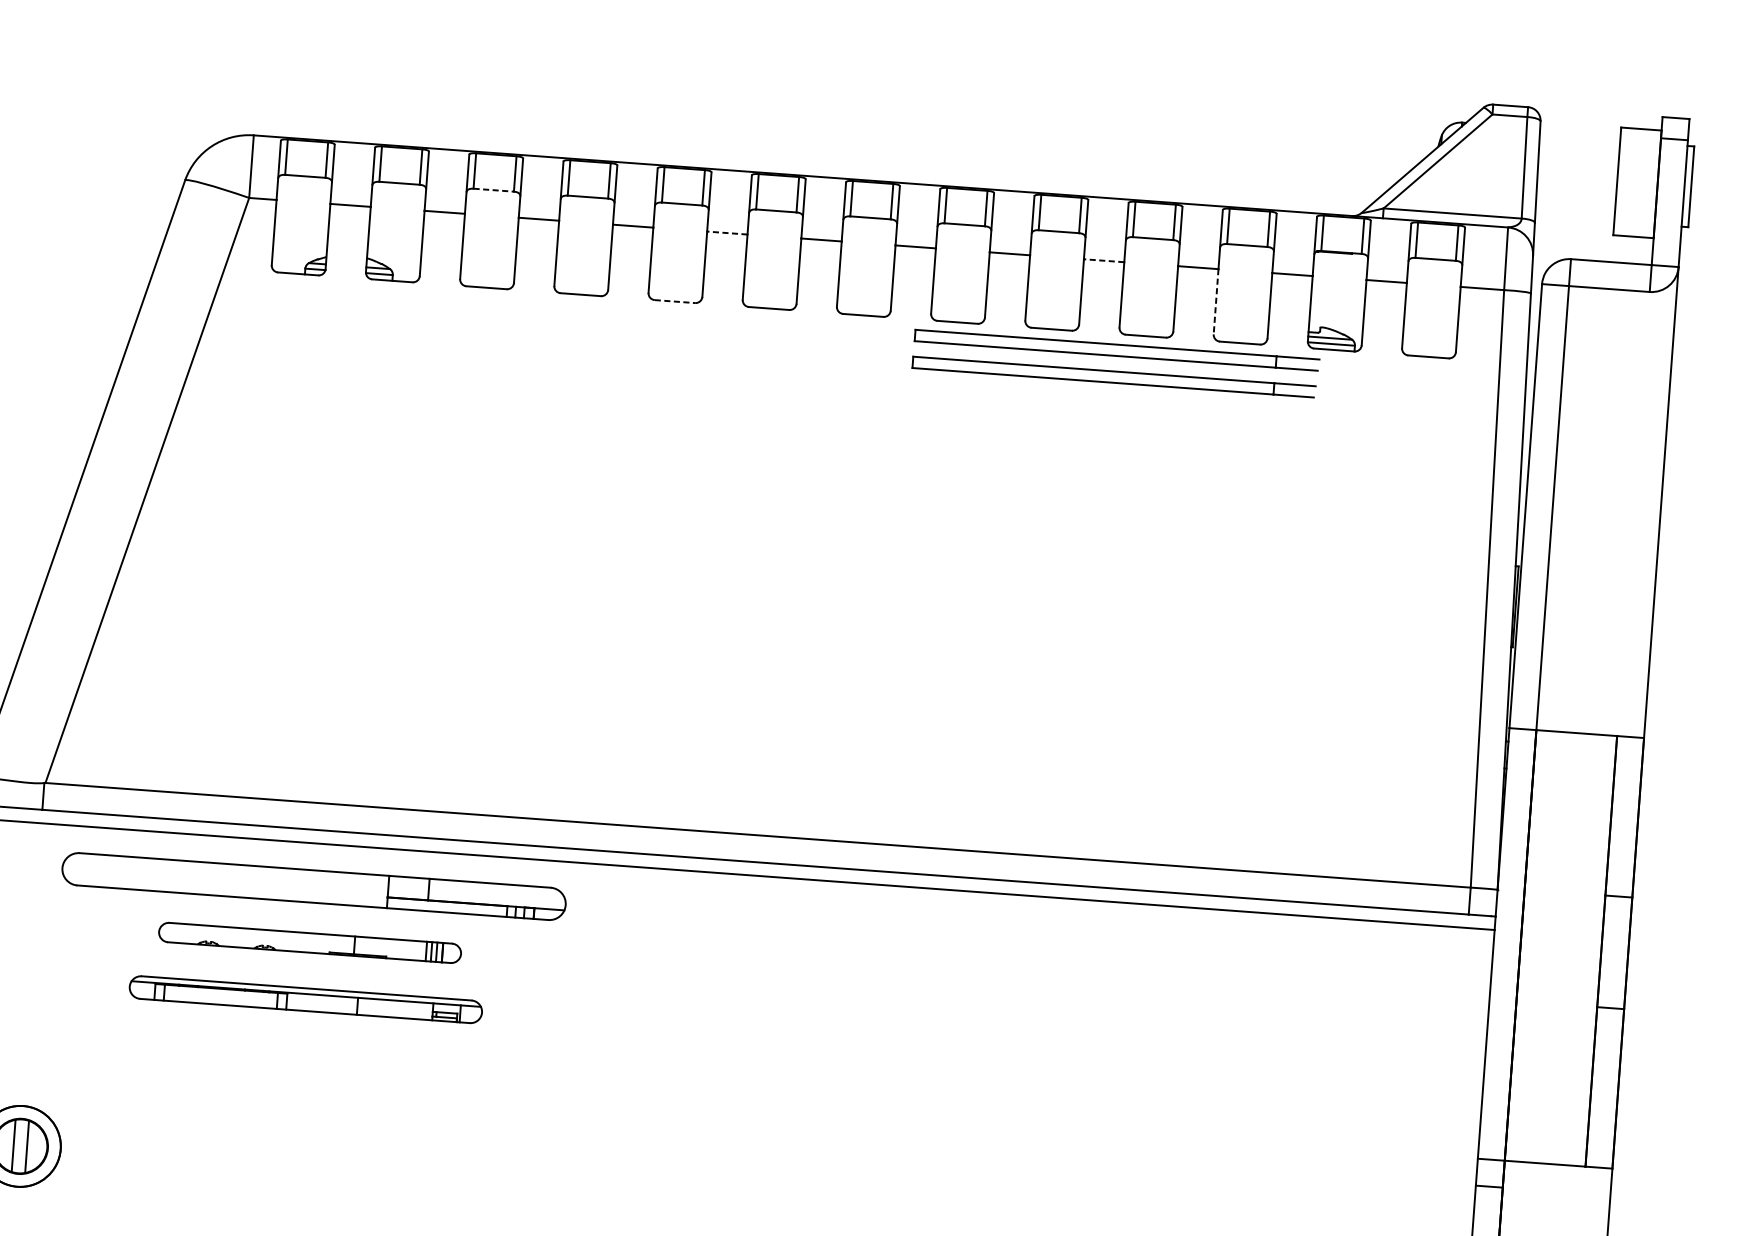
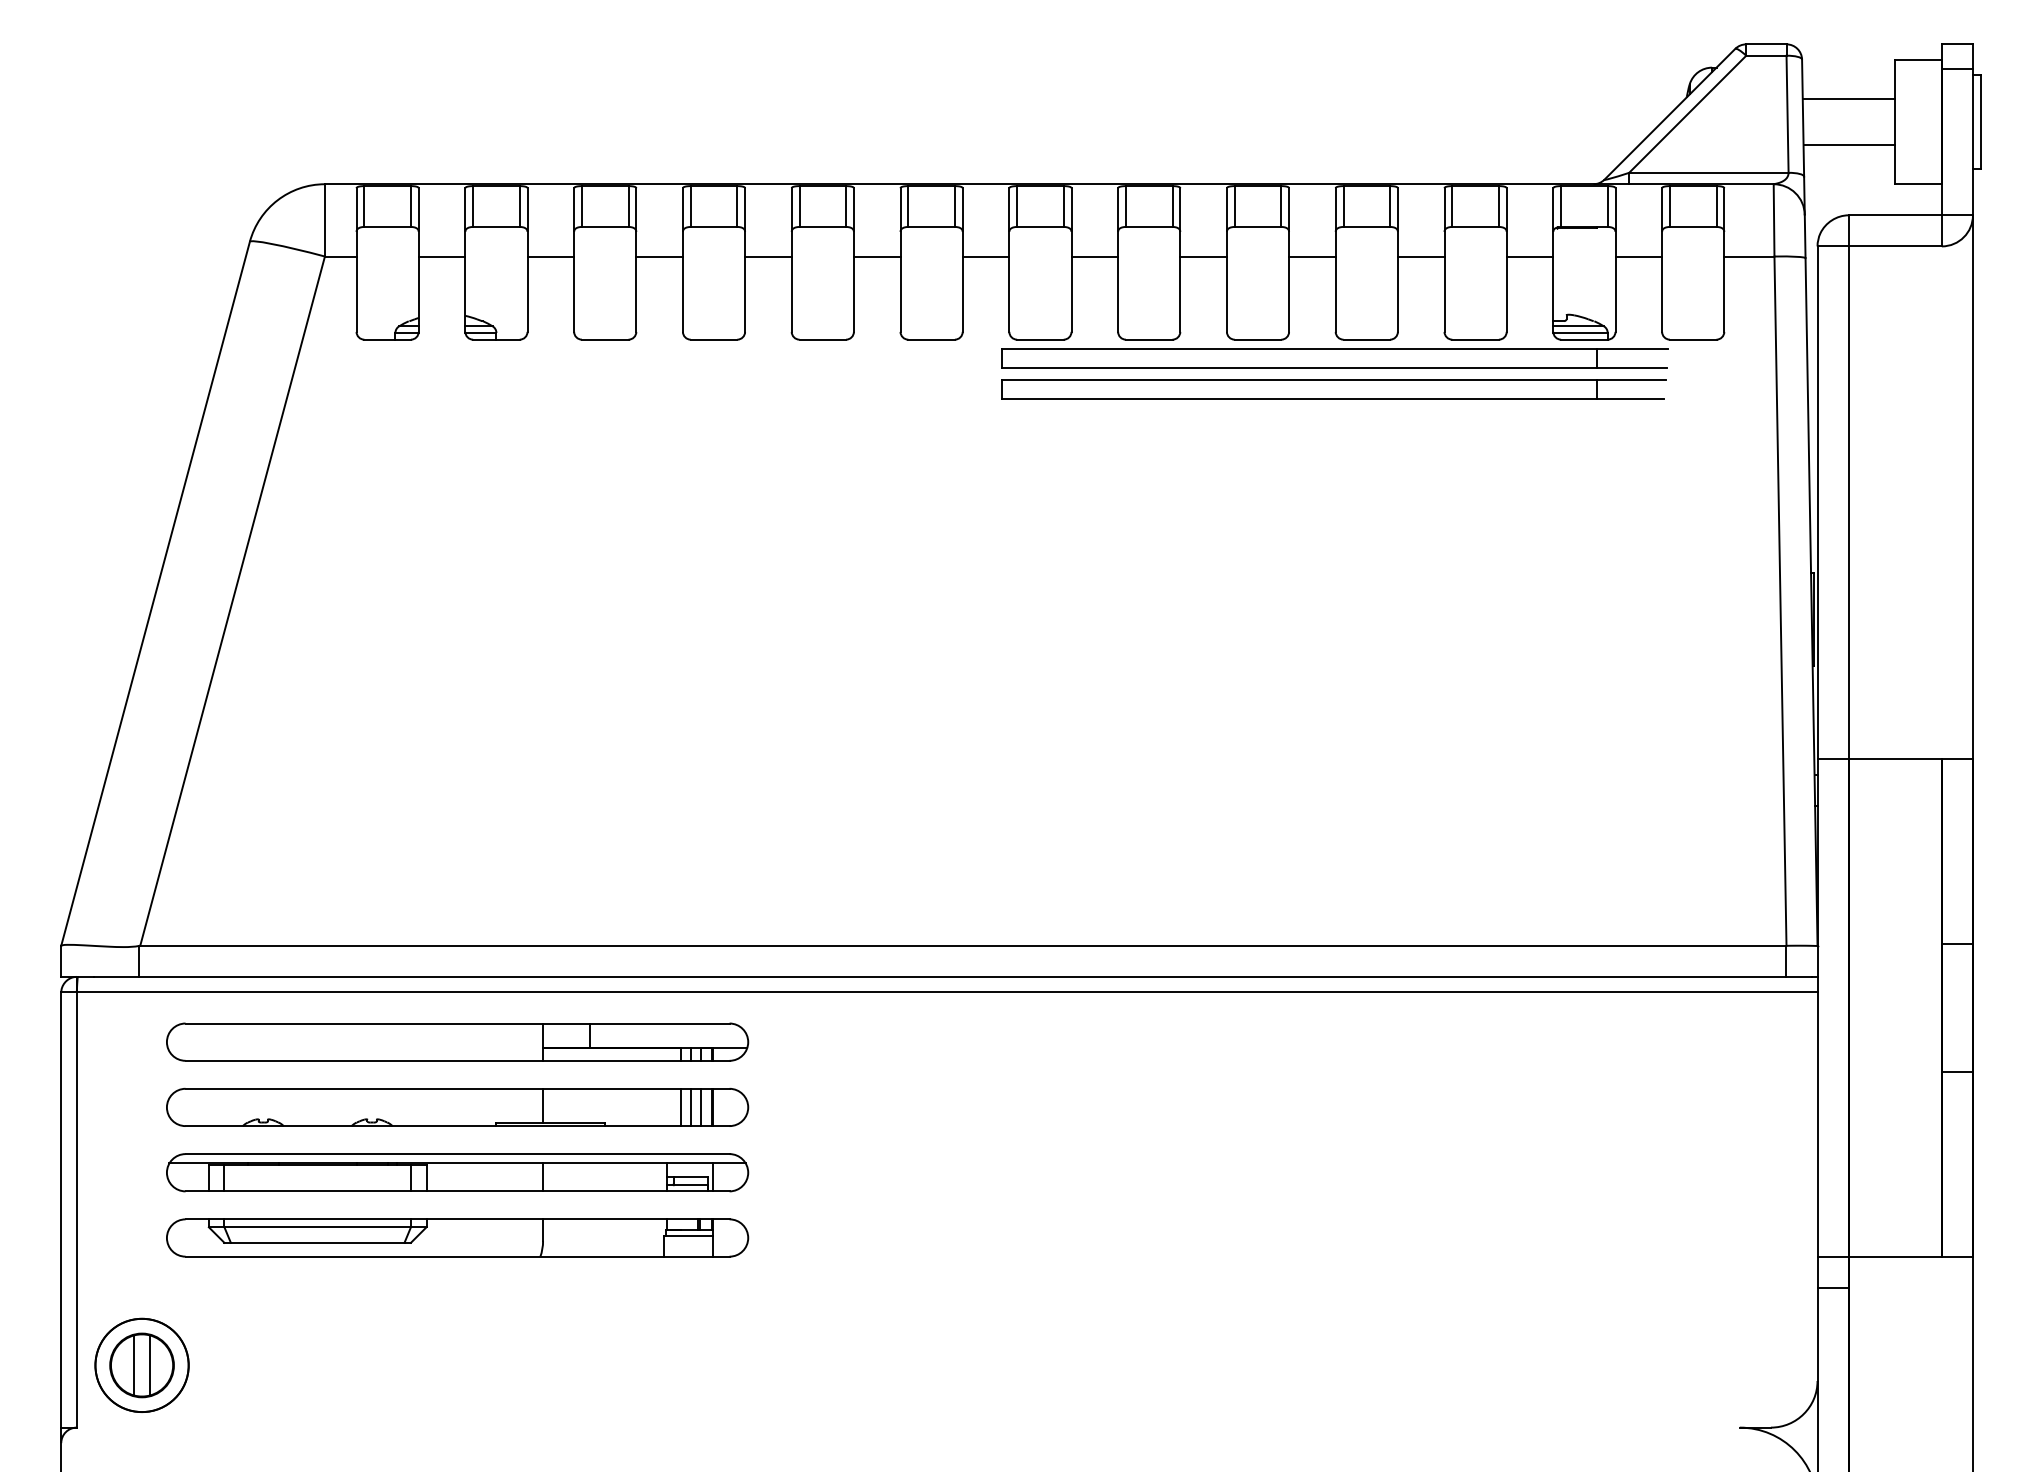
line: (1578, 158) -> (1848, 98), added
line: (494, 189) -> (605, 226), dashed -> solid
line: (1576, 198) -> (1849, 145), added
line: (726, 233) -> (876, 256), dashed -> solid
line: (1103, 260) -> (1311, 256), dashed -> solid
line: (675, 301) -> (823, 339), dashed -> solid
line: (1216, 302) -> (1444, 294), dashed -> solid
part: (1116, 350) -> (1334, 358), size x1.43
part: (1113, 377) -> (1333, 389), size x1.43
part: (309, 942) -> (457, 1106), size x1.67
part: (305, 999) -> (457, 1172), size x1.43
part: (301, 1055) -> (457, 1237), added

